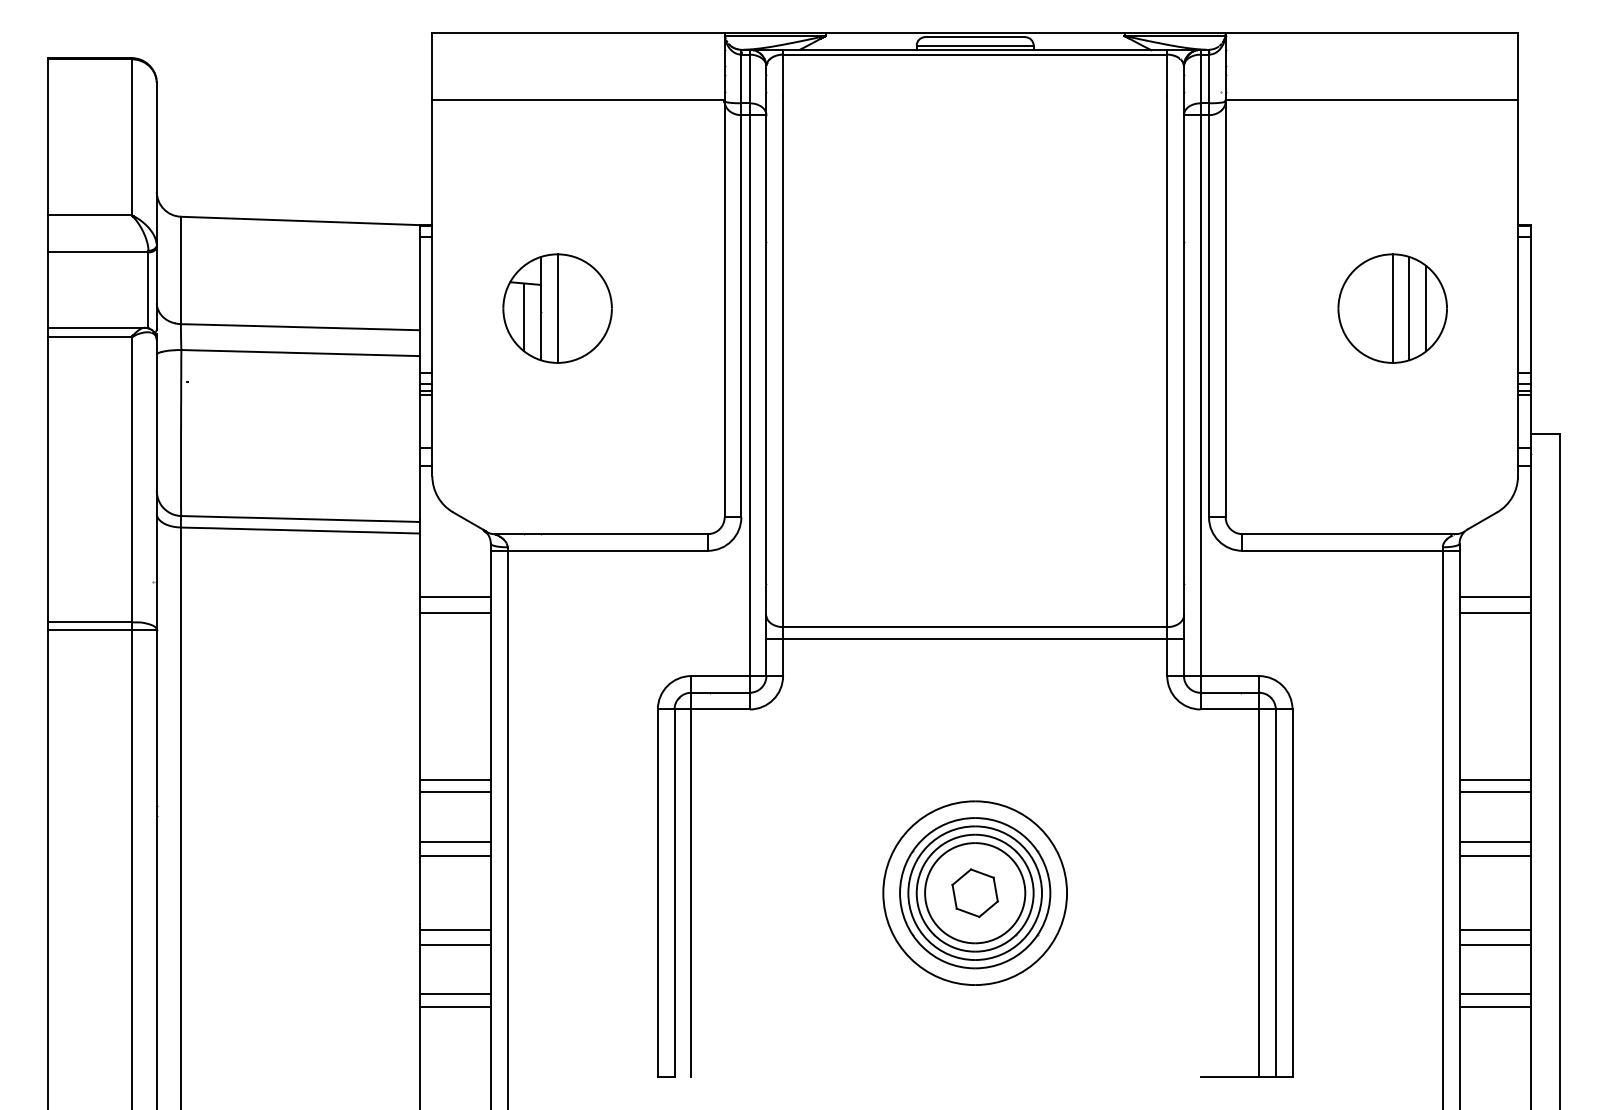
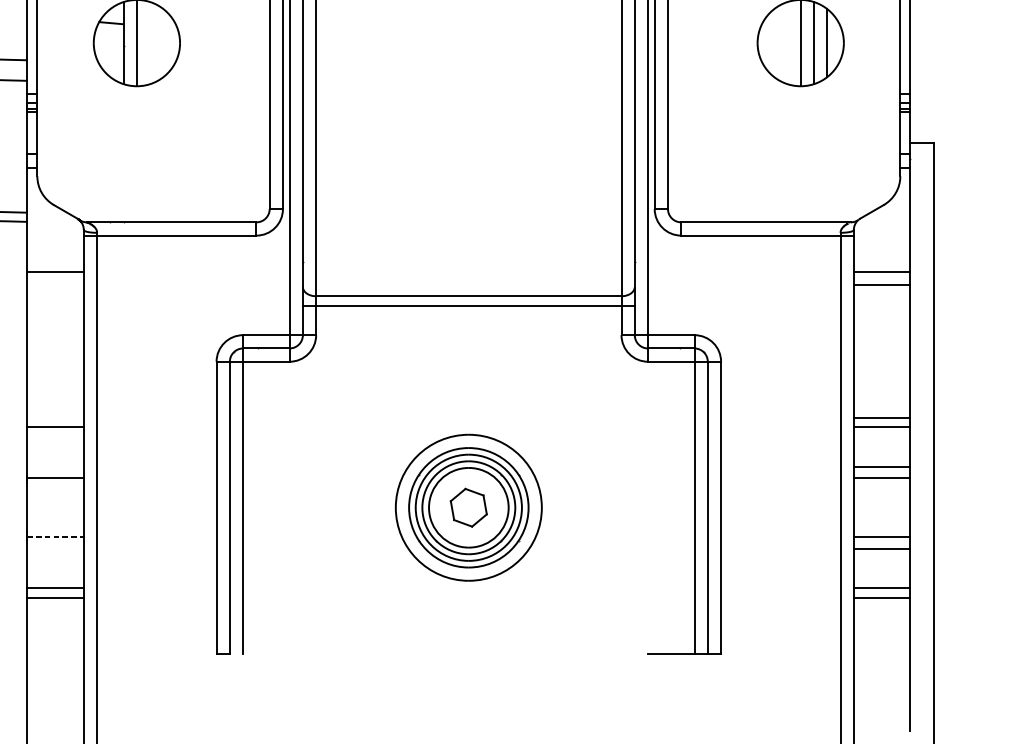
line: (524, 317) -> (110, 50), removed
line: (454, 613) -> (54, 285), removed
line: (454, 779) -> (54, 417), removed
line: (454, 841) -> (54, 466), removed
line: (455, 930) -> (55, 537), solid -> dashed
line: (454, 944) -> (54, 548), removed

